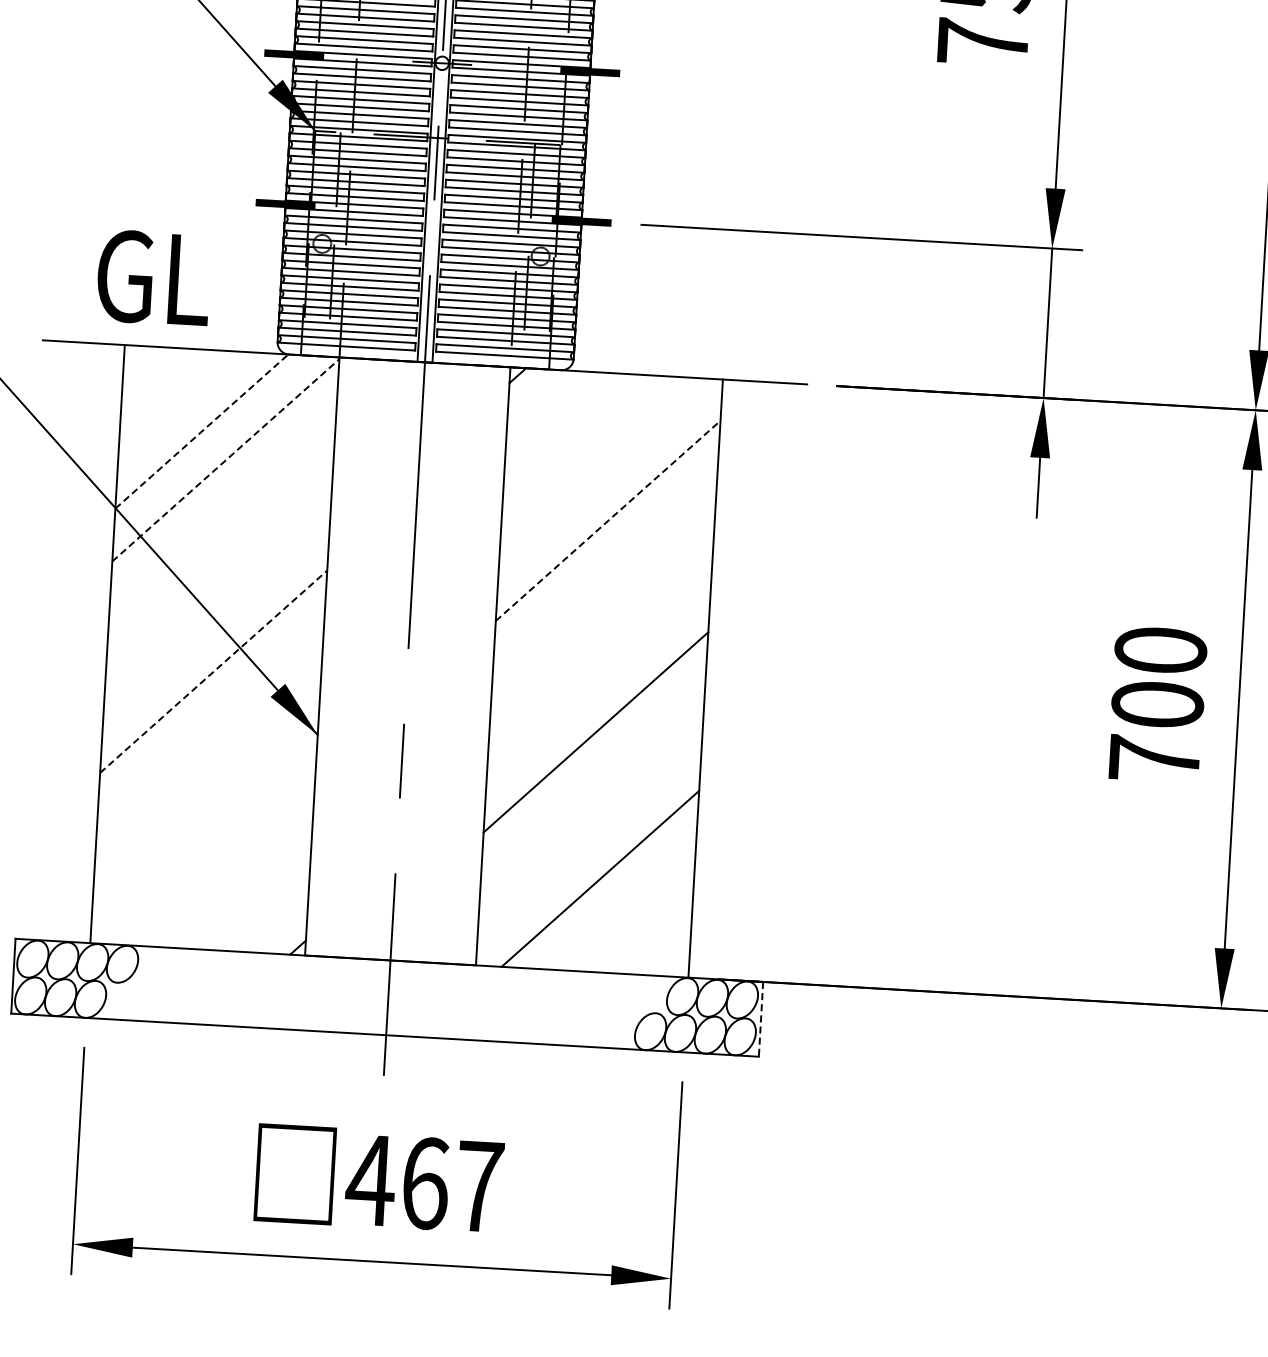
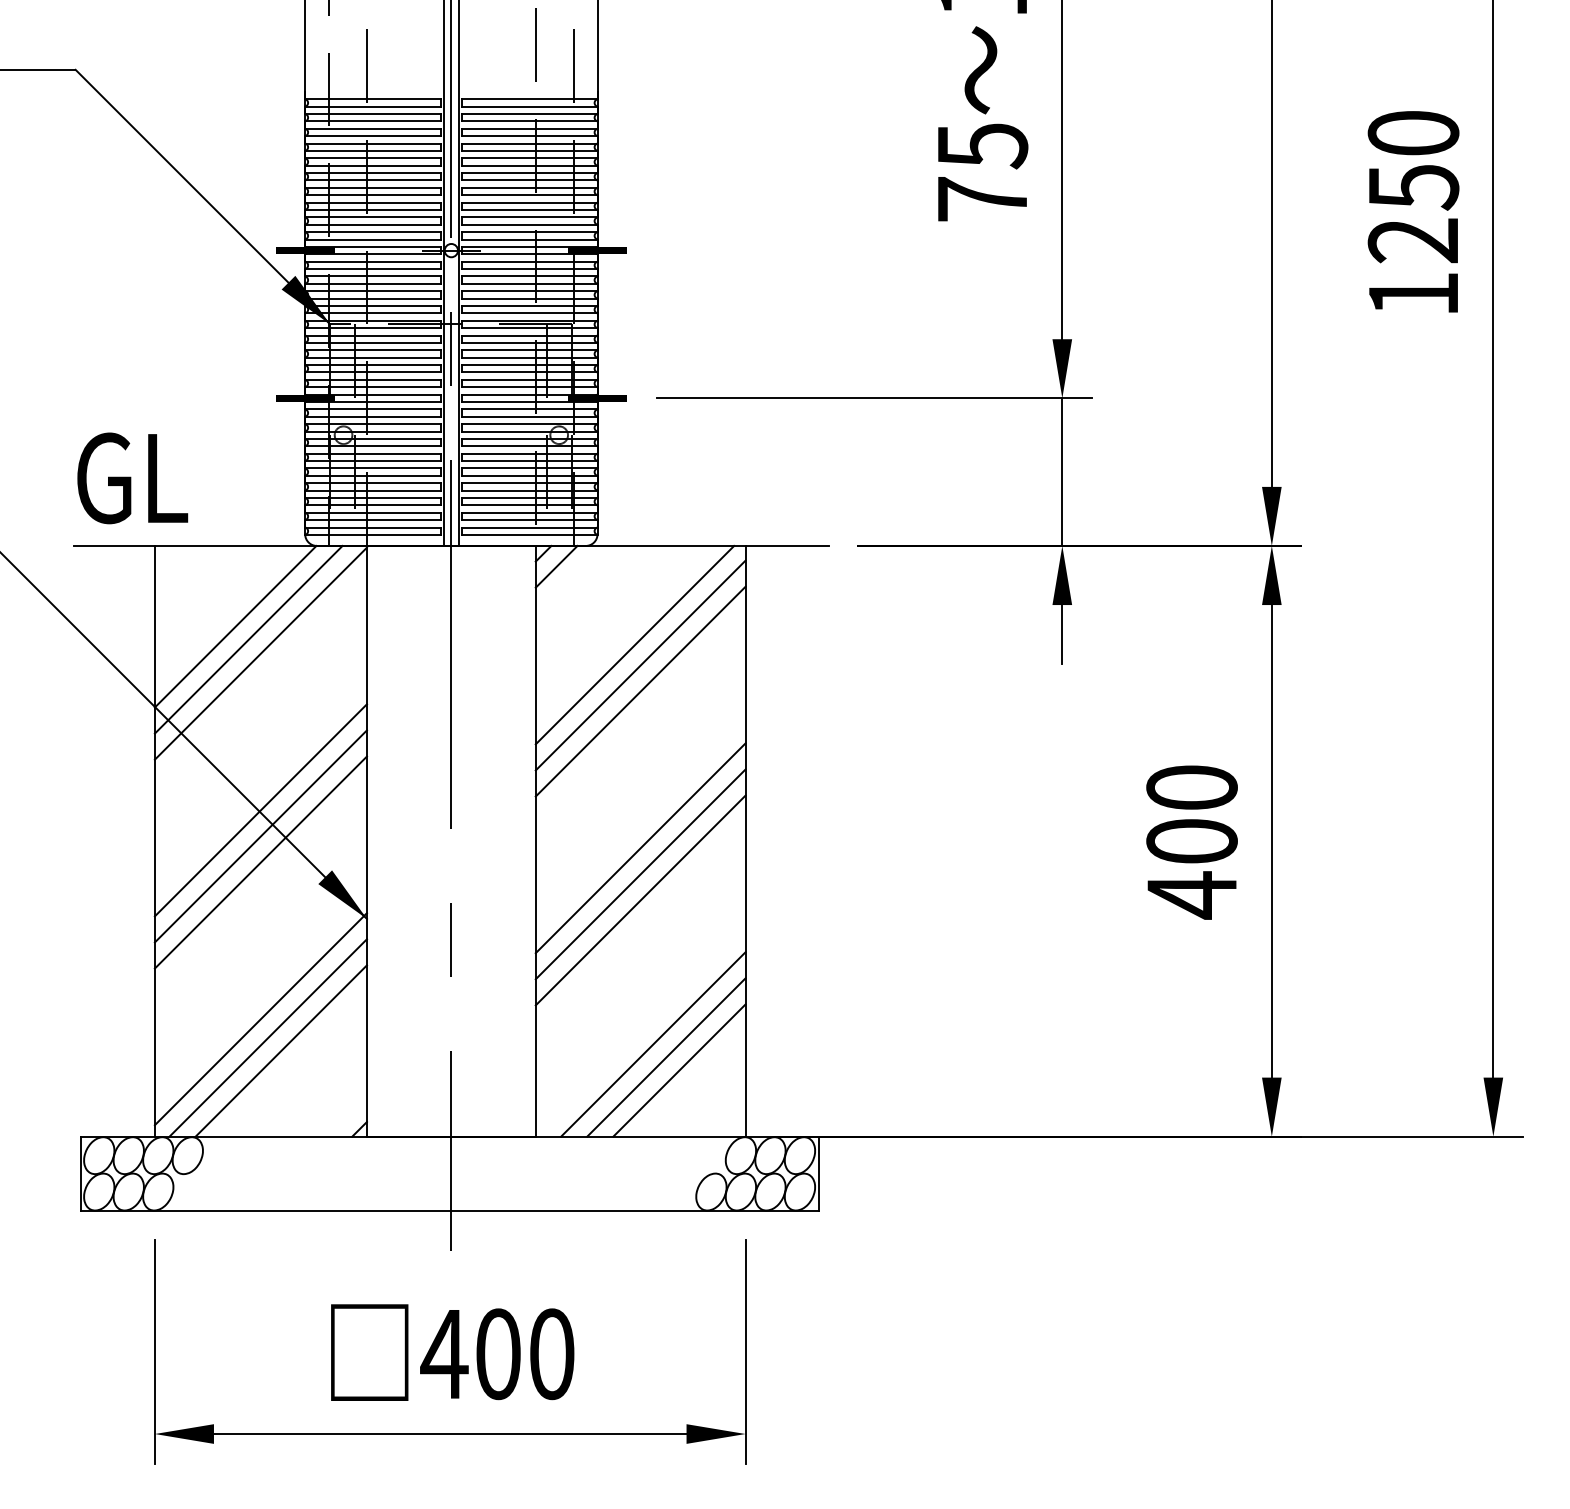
text: (153, 278) -> (132, 478), moved
line: (530, 389) -> (556, 566), added
line: (202, 431) -> (236, 626), dashed -> solid
line: (214, 445) -> (248, 639), added
line: (225, 460) -> (260, 653), dashed -> solid
line: (604, 472) -> (634, 644), added
line: (609, 494) -> (640, 665), added
line: (609, 520) -> (641, 691), dashed -> solid
line: (216, 619) -> (260, 810), added
line: (214, 645) -> (260, 836), added
line: (213, 671) -> (260, 862), dashed -> solid
line: (598, 679) -> (640, 848), added
line: (597, 706) -> (640, 874), added
text: (1153, 759) -> (1191, 895), 700 -> 400
line: (204, 830) -> (260, 1019), added
line: (210, 849) -> (267, 1037), added
line: (222, 863) -> (280, 1050), added
line: (612, 892) -> (666, 1057), added
line: (625, 906) -> (679, 1070), added
line: (761, 1019) -> (819, 1173), dashed -> solid
text: (452, 1185) -> (525, 1354), 467 -> 400

